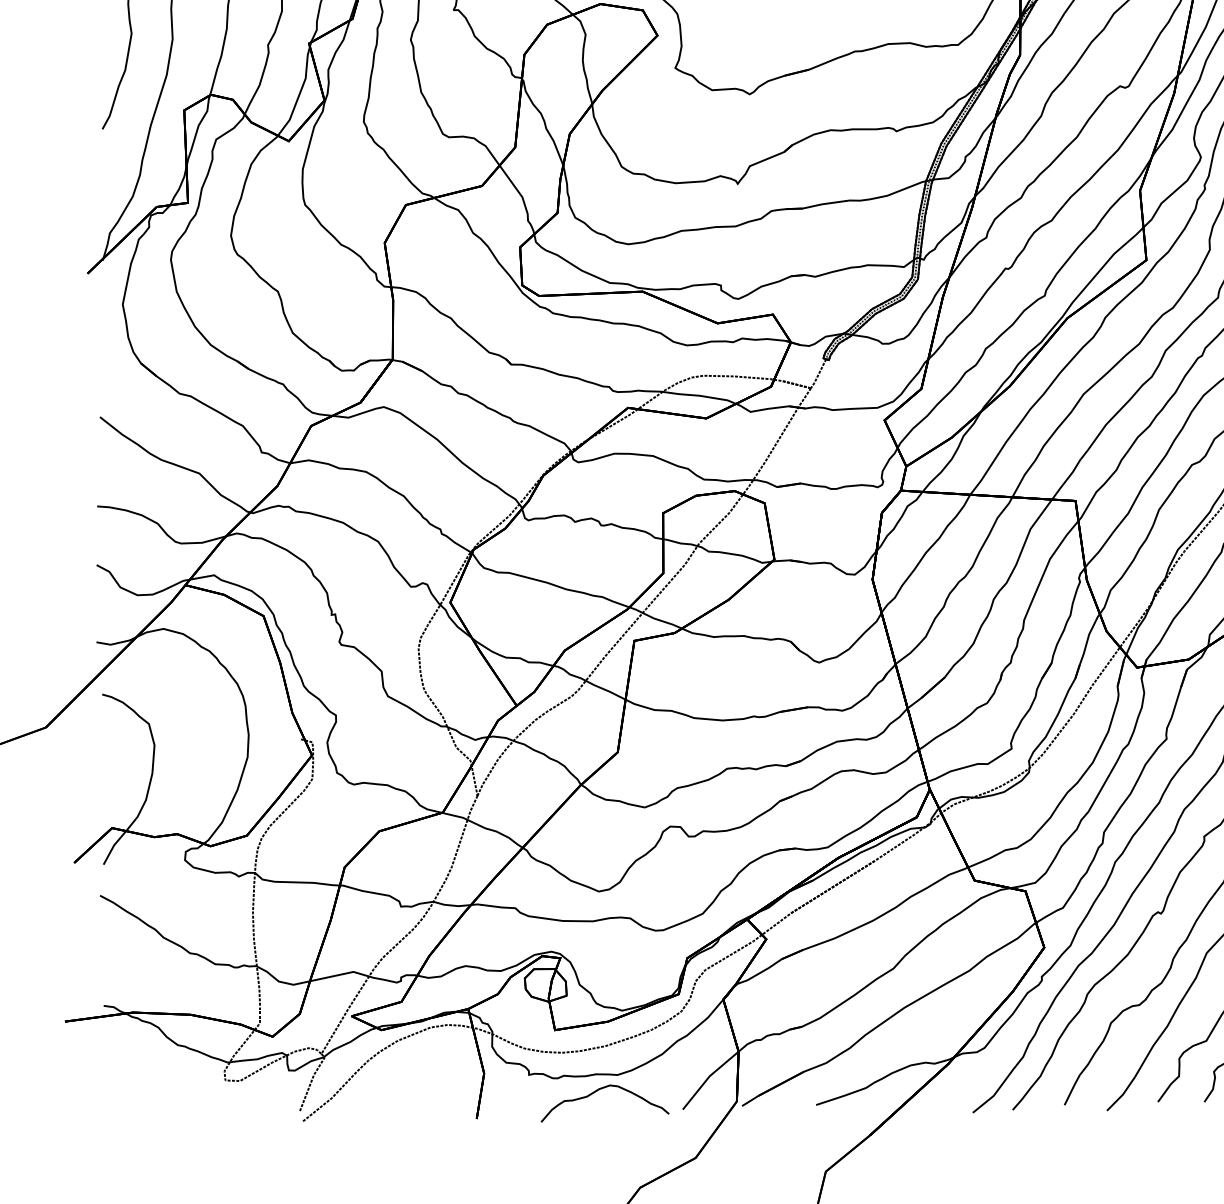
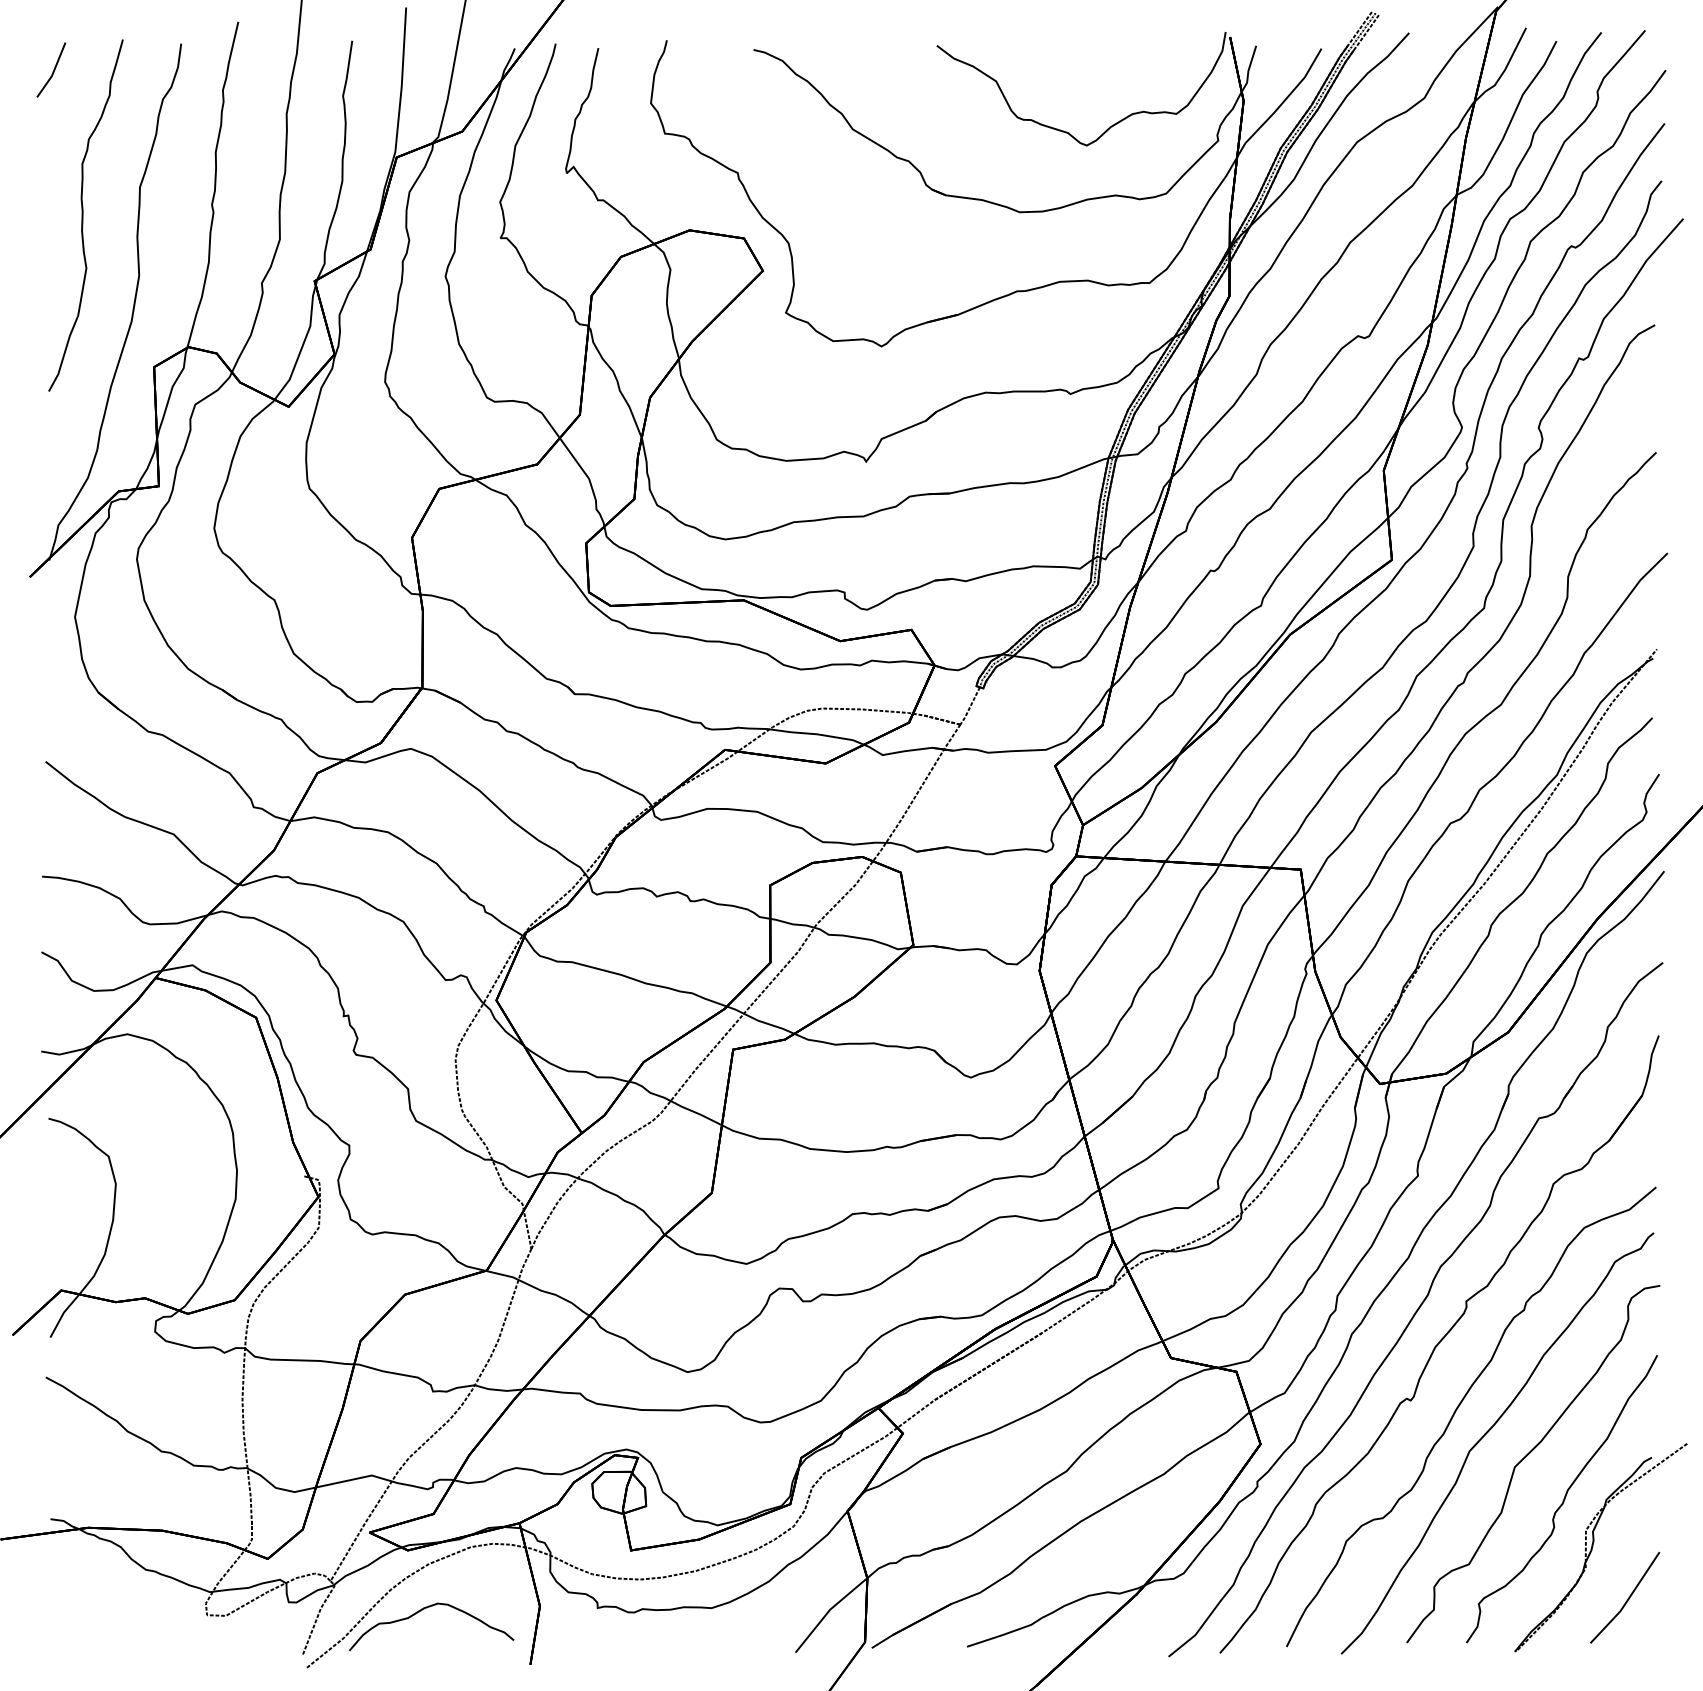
curve: (598, 1090) -> (422, 1610), moved

